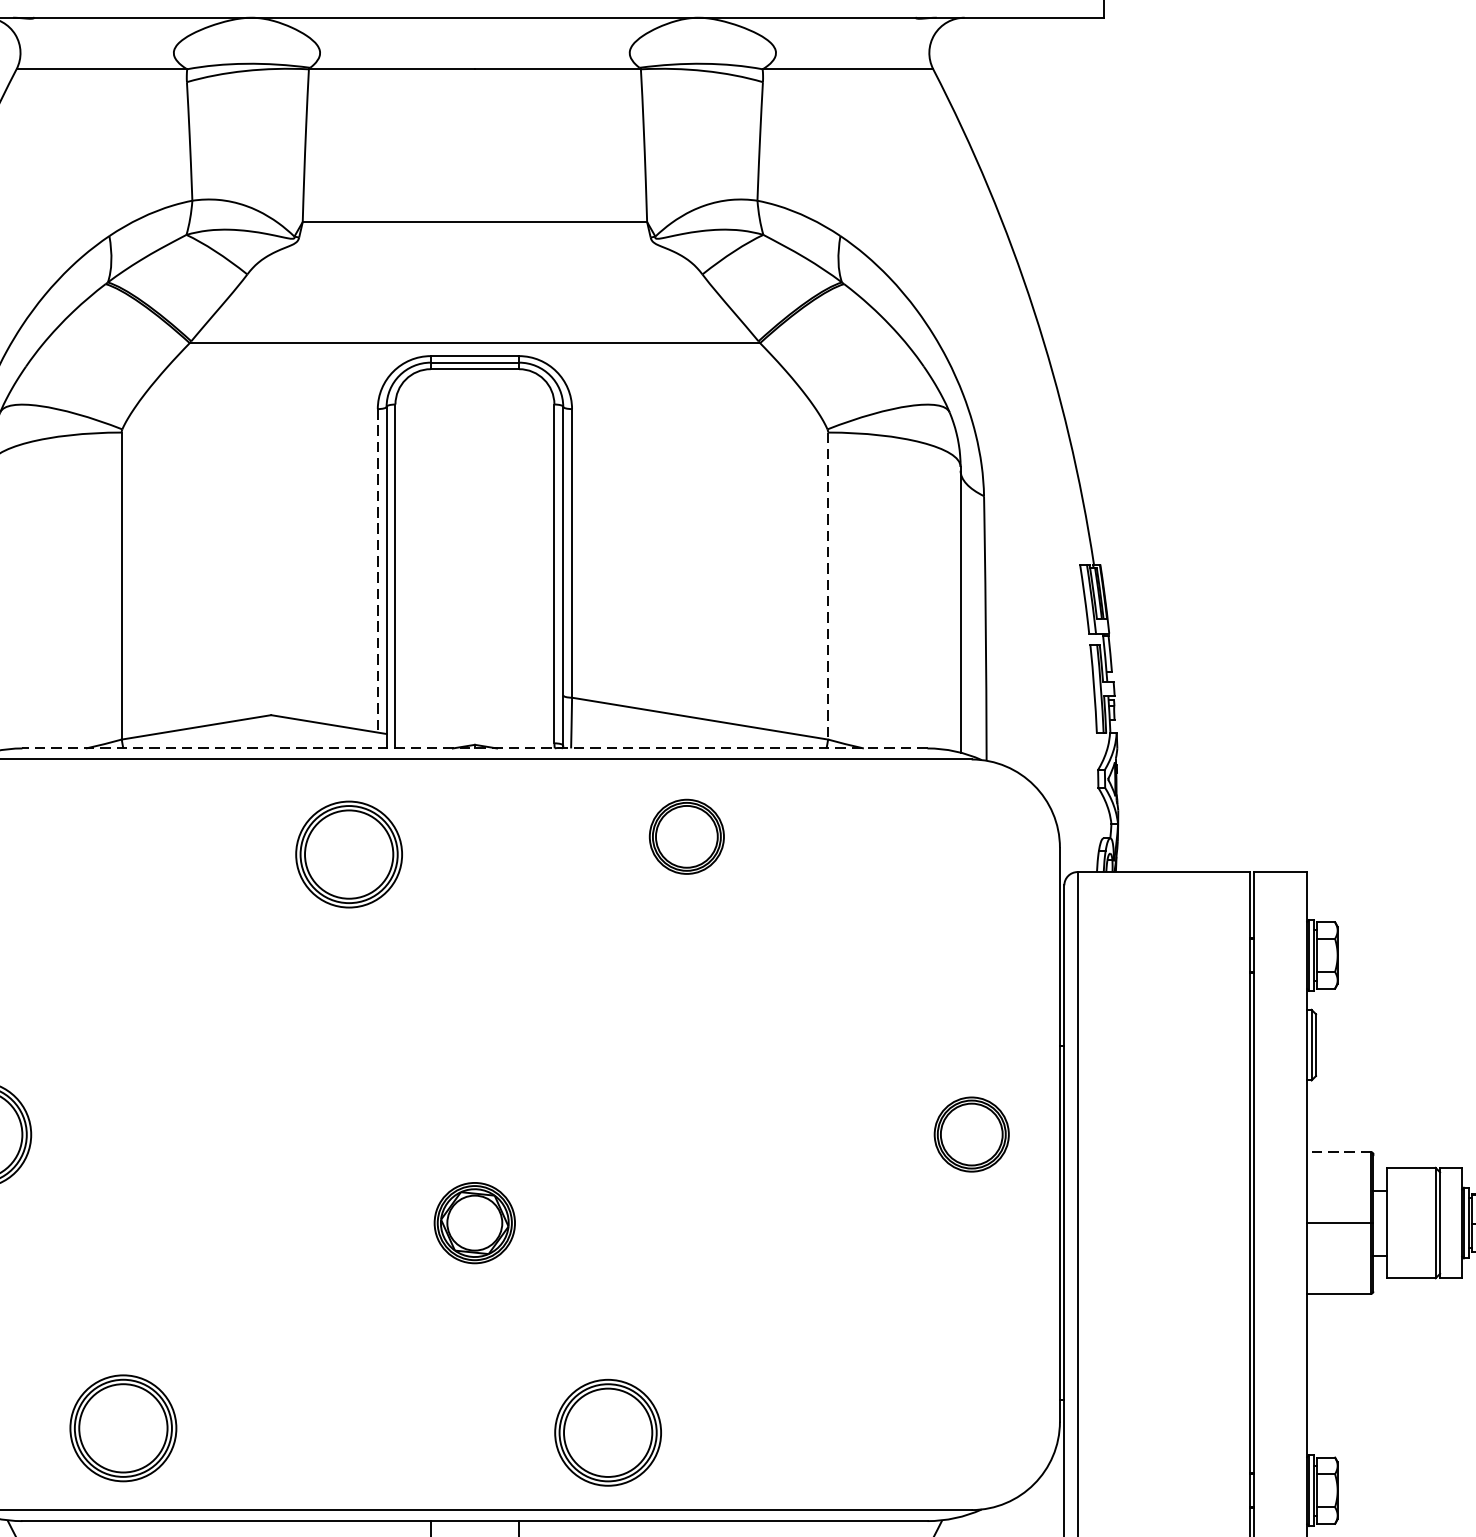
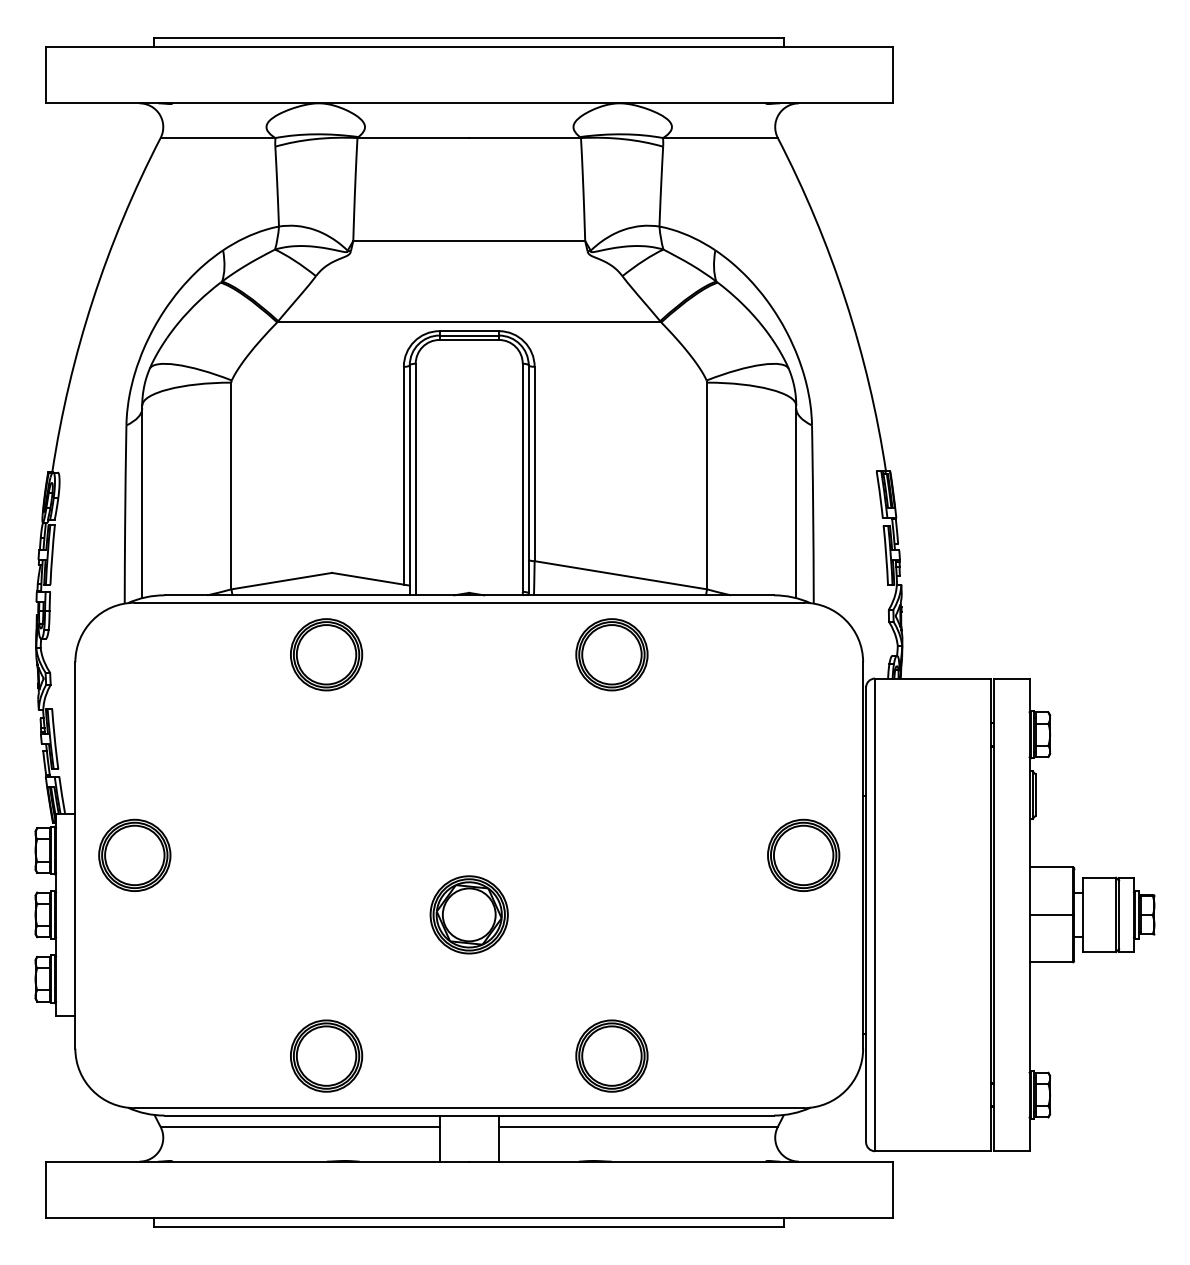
line: (377, 570) -> (403, 475), dashed -> solid
line: (828, 586) -> (707, 486), dashed -> solid
line: (475, 748) -> (469, 595), dashed -> solid
part: (686, 836) -> (611, 654), size x1.43
part: (349, 854) -> (326, 654), moved
part: (971, 1133) -> (803, 854), size x1.43
line: (1339, 1152) -> (1051, 867), dashed -> solid
part: (473, 1222) -> (468, 914), size x1.43
part: (123, 1427) -> (326, 1055), moved
part: (607, 1431) -> (611, 1055), moved

